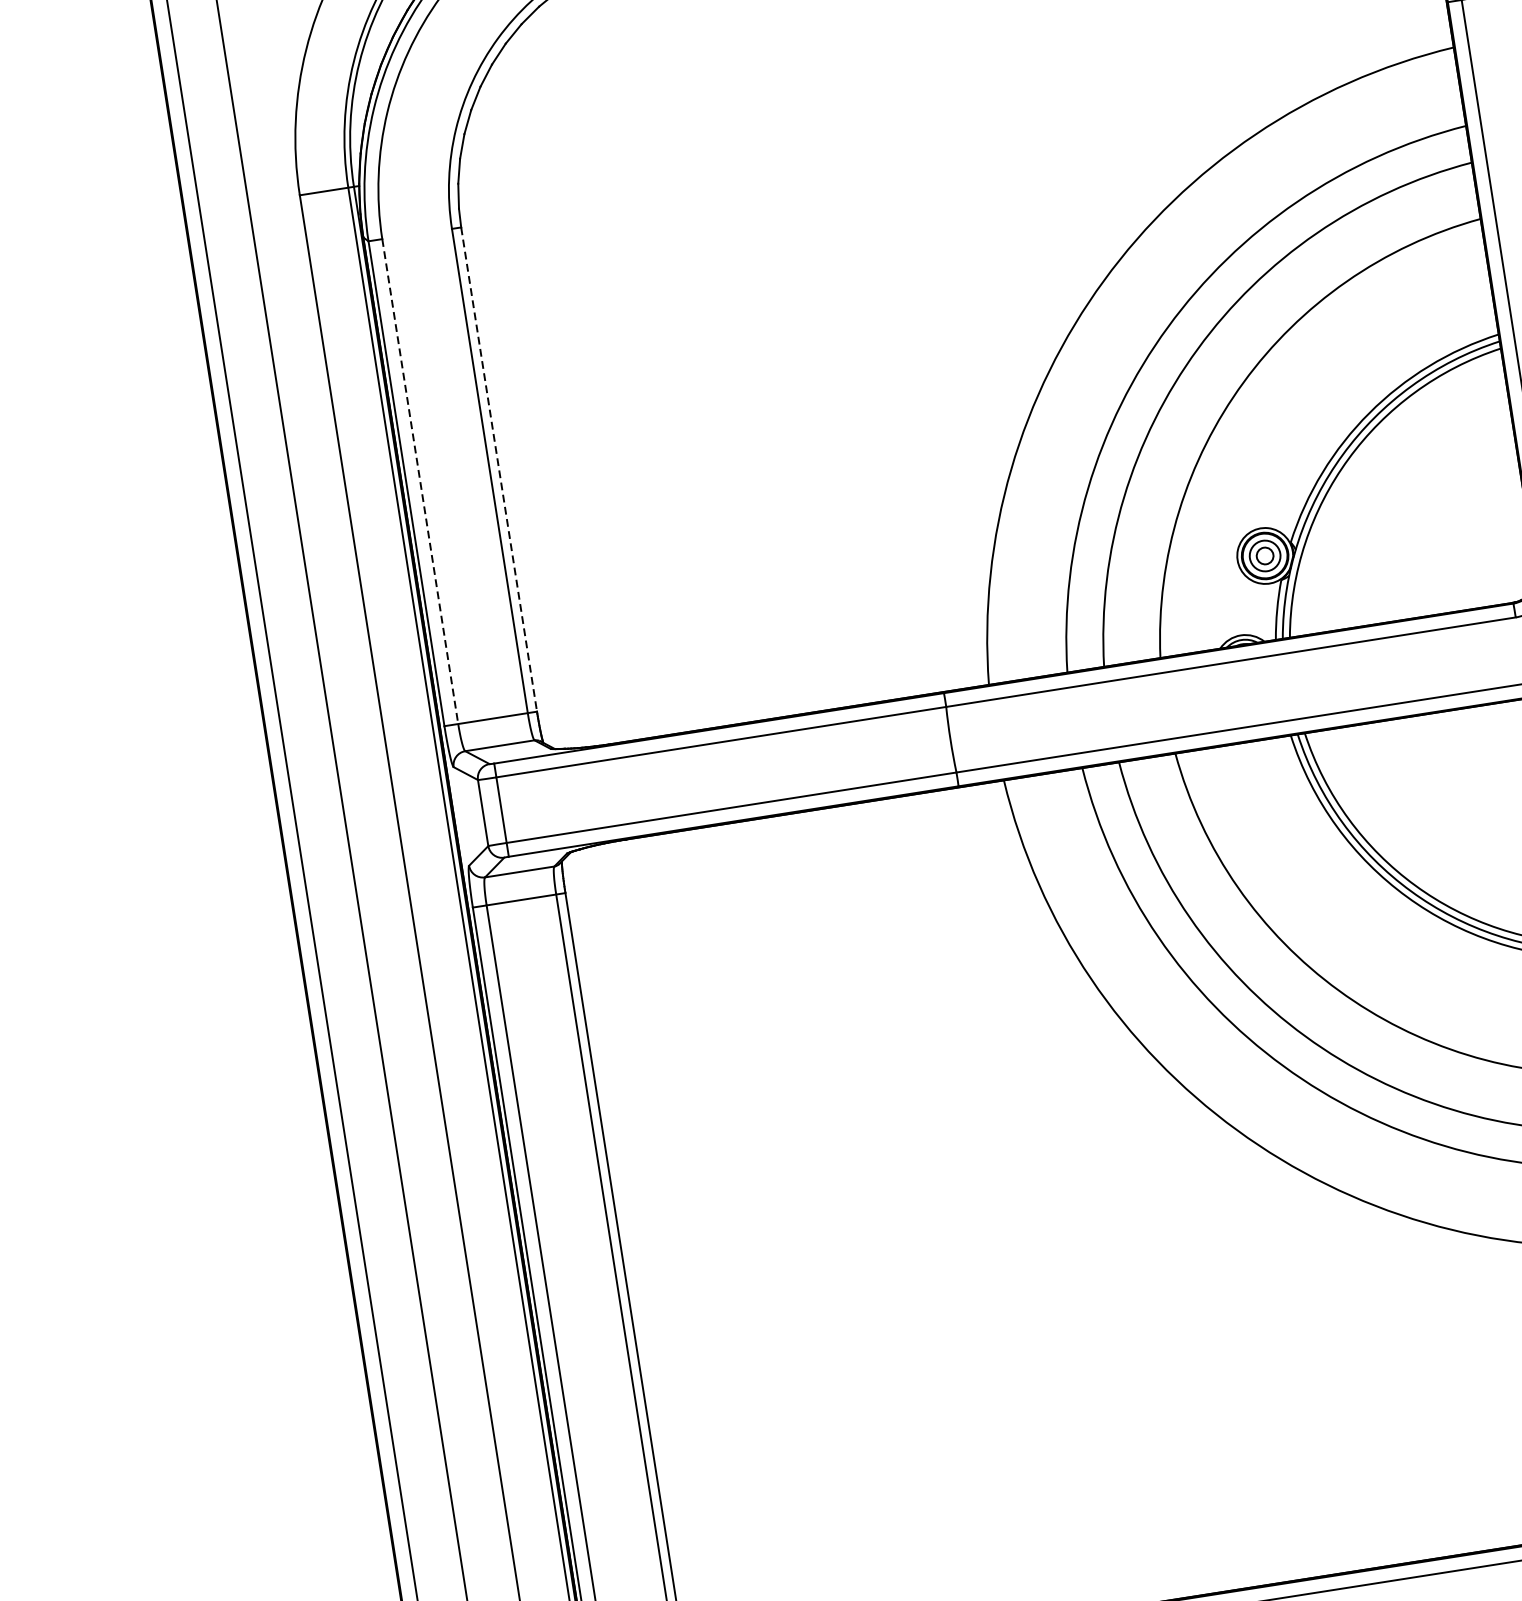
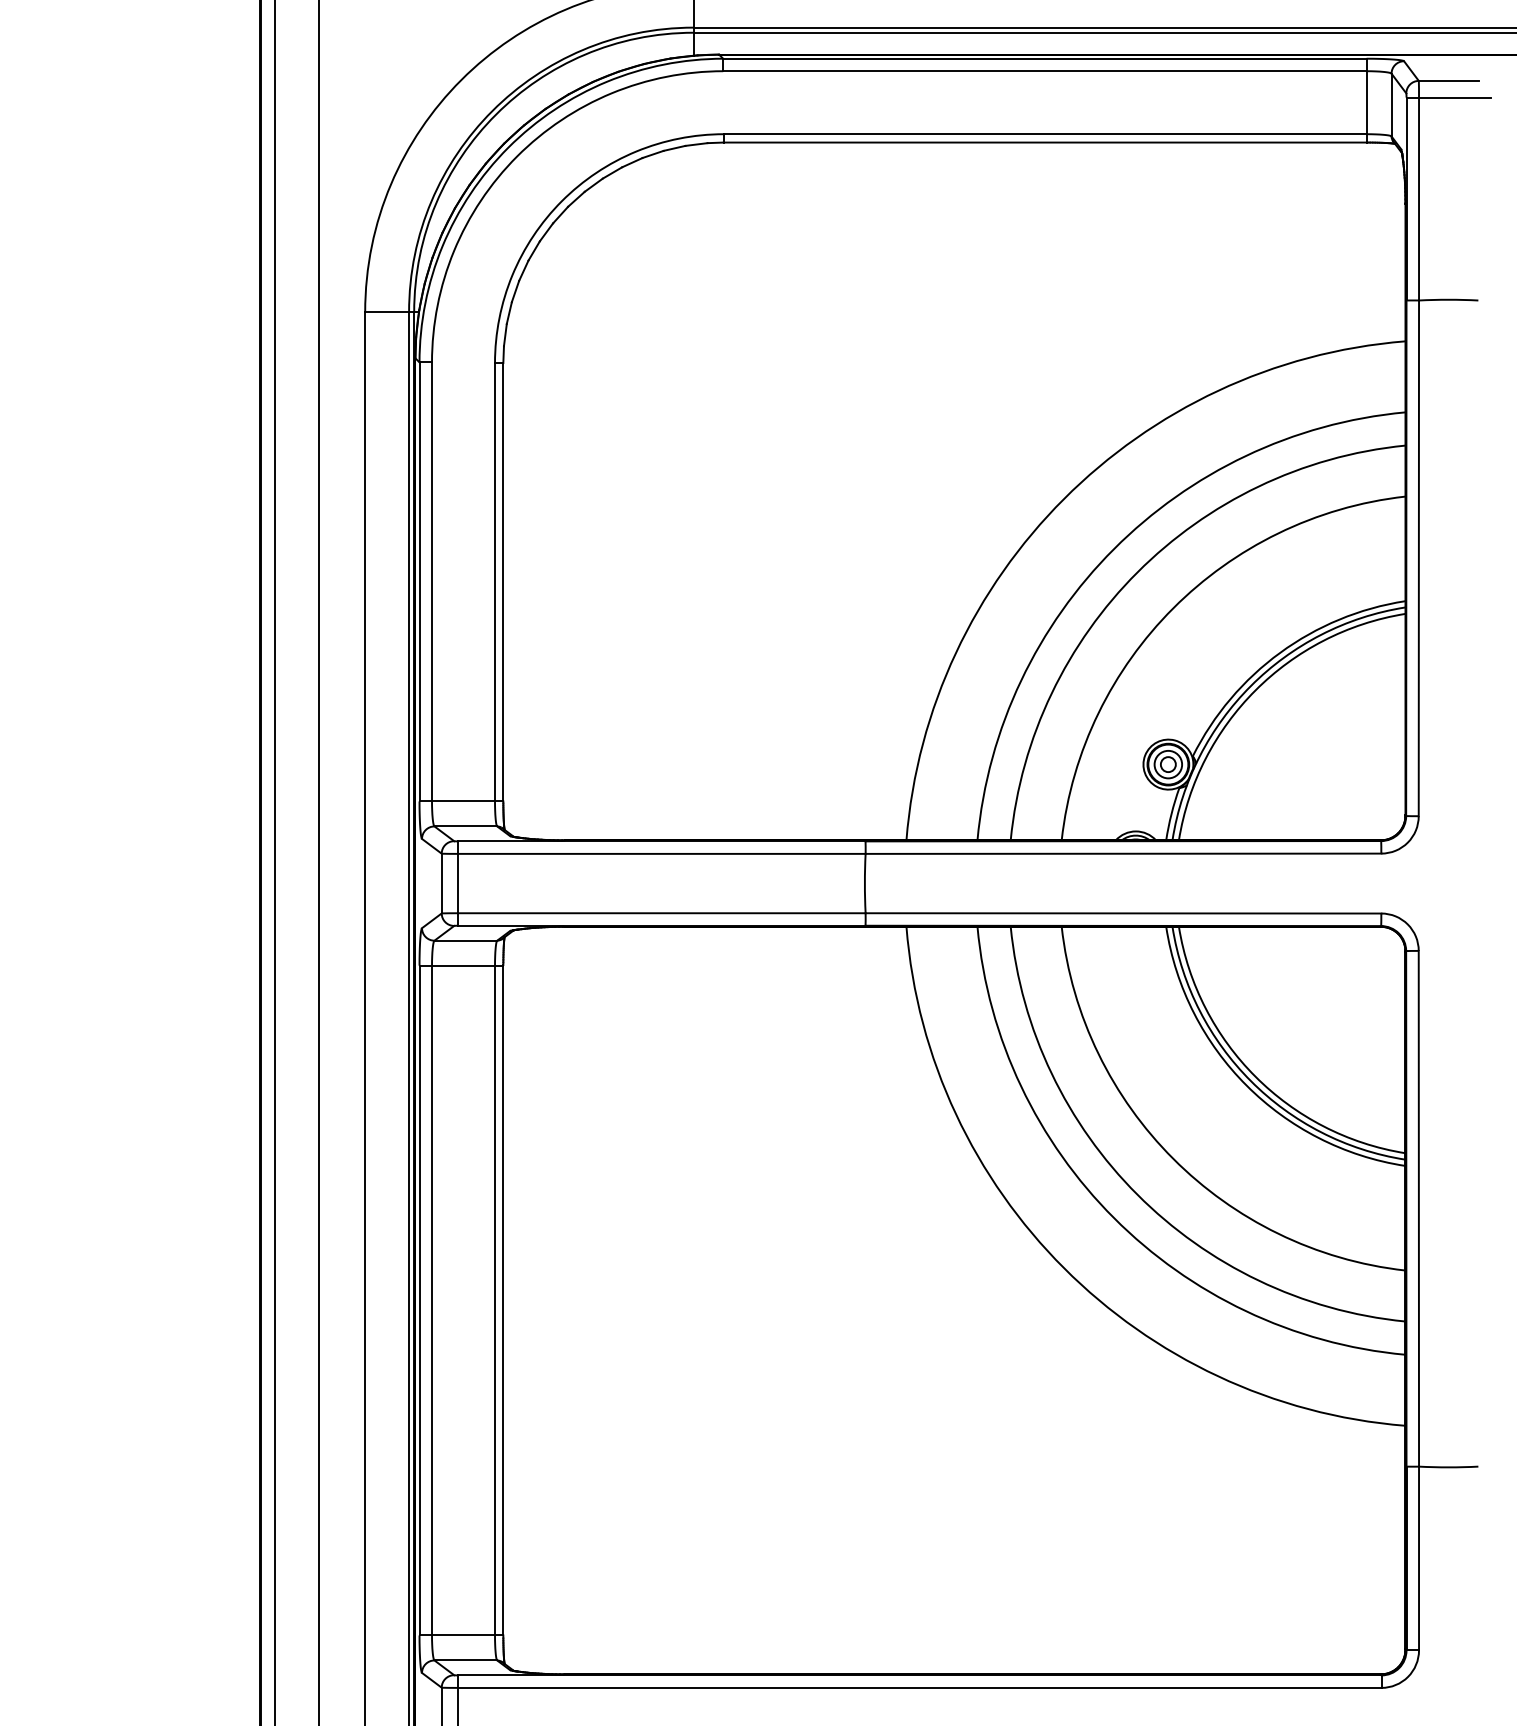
line: (499, 469) -> (503, 582), dashed -> solid
line: (420, 481) -> (432, 581), dashed -> solid

